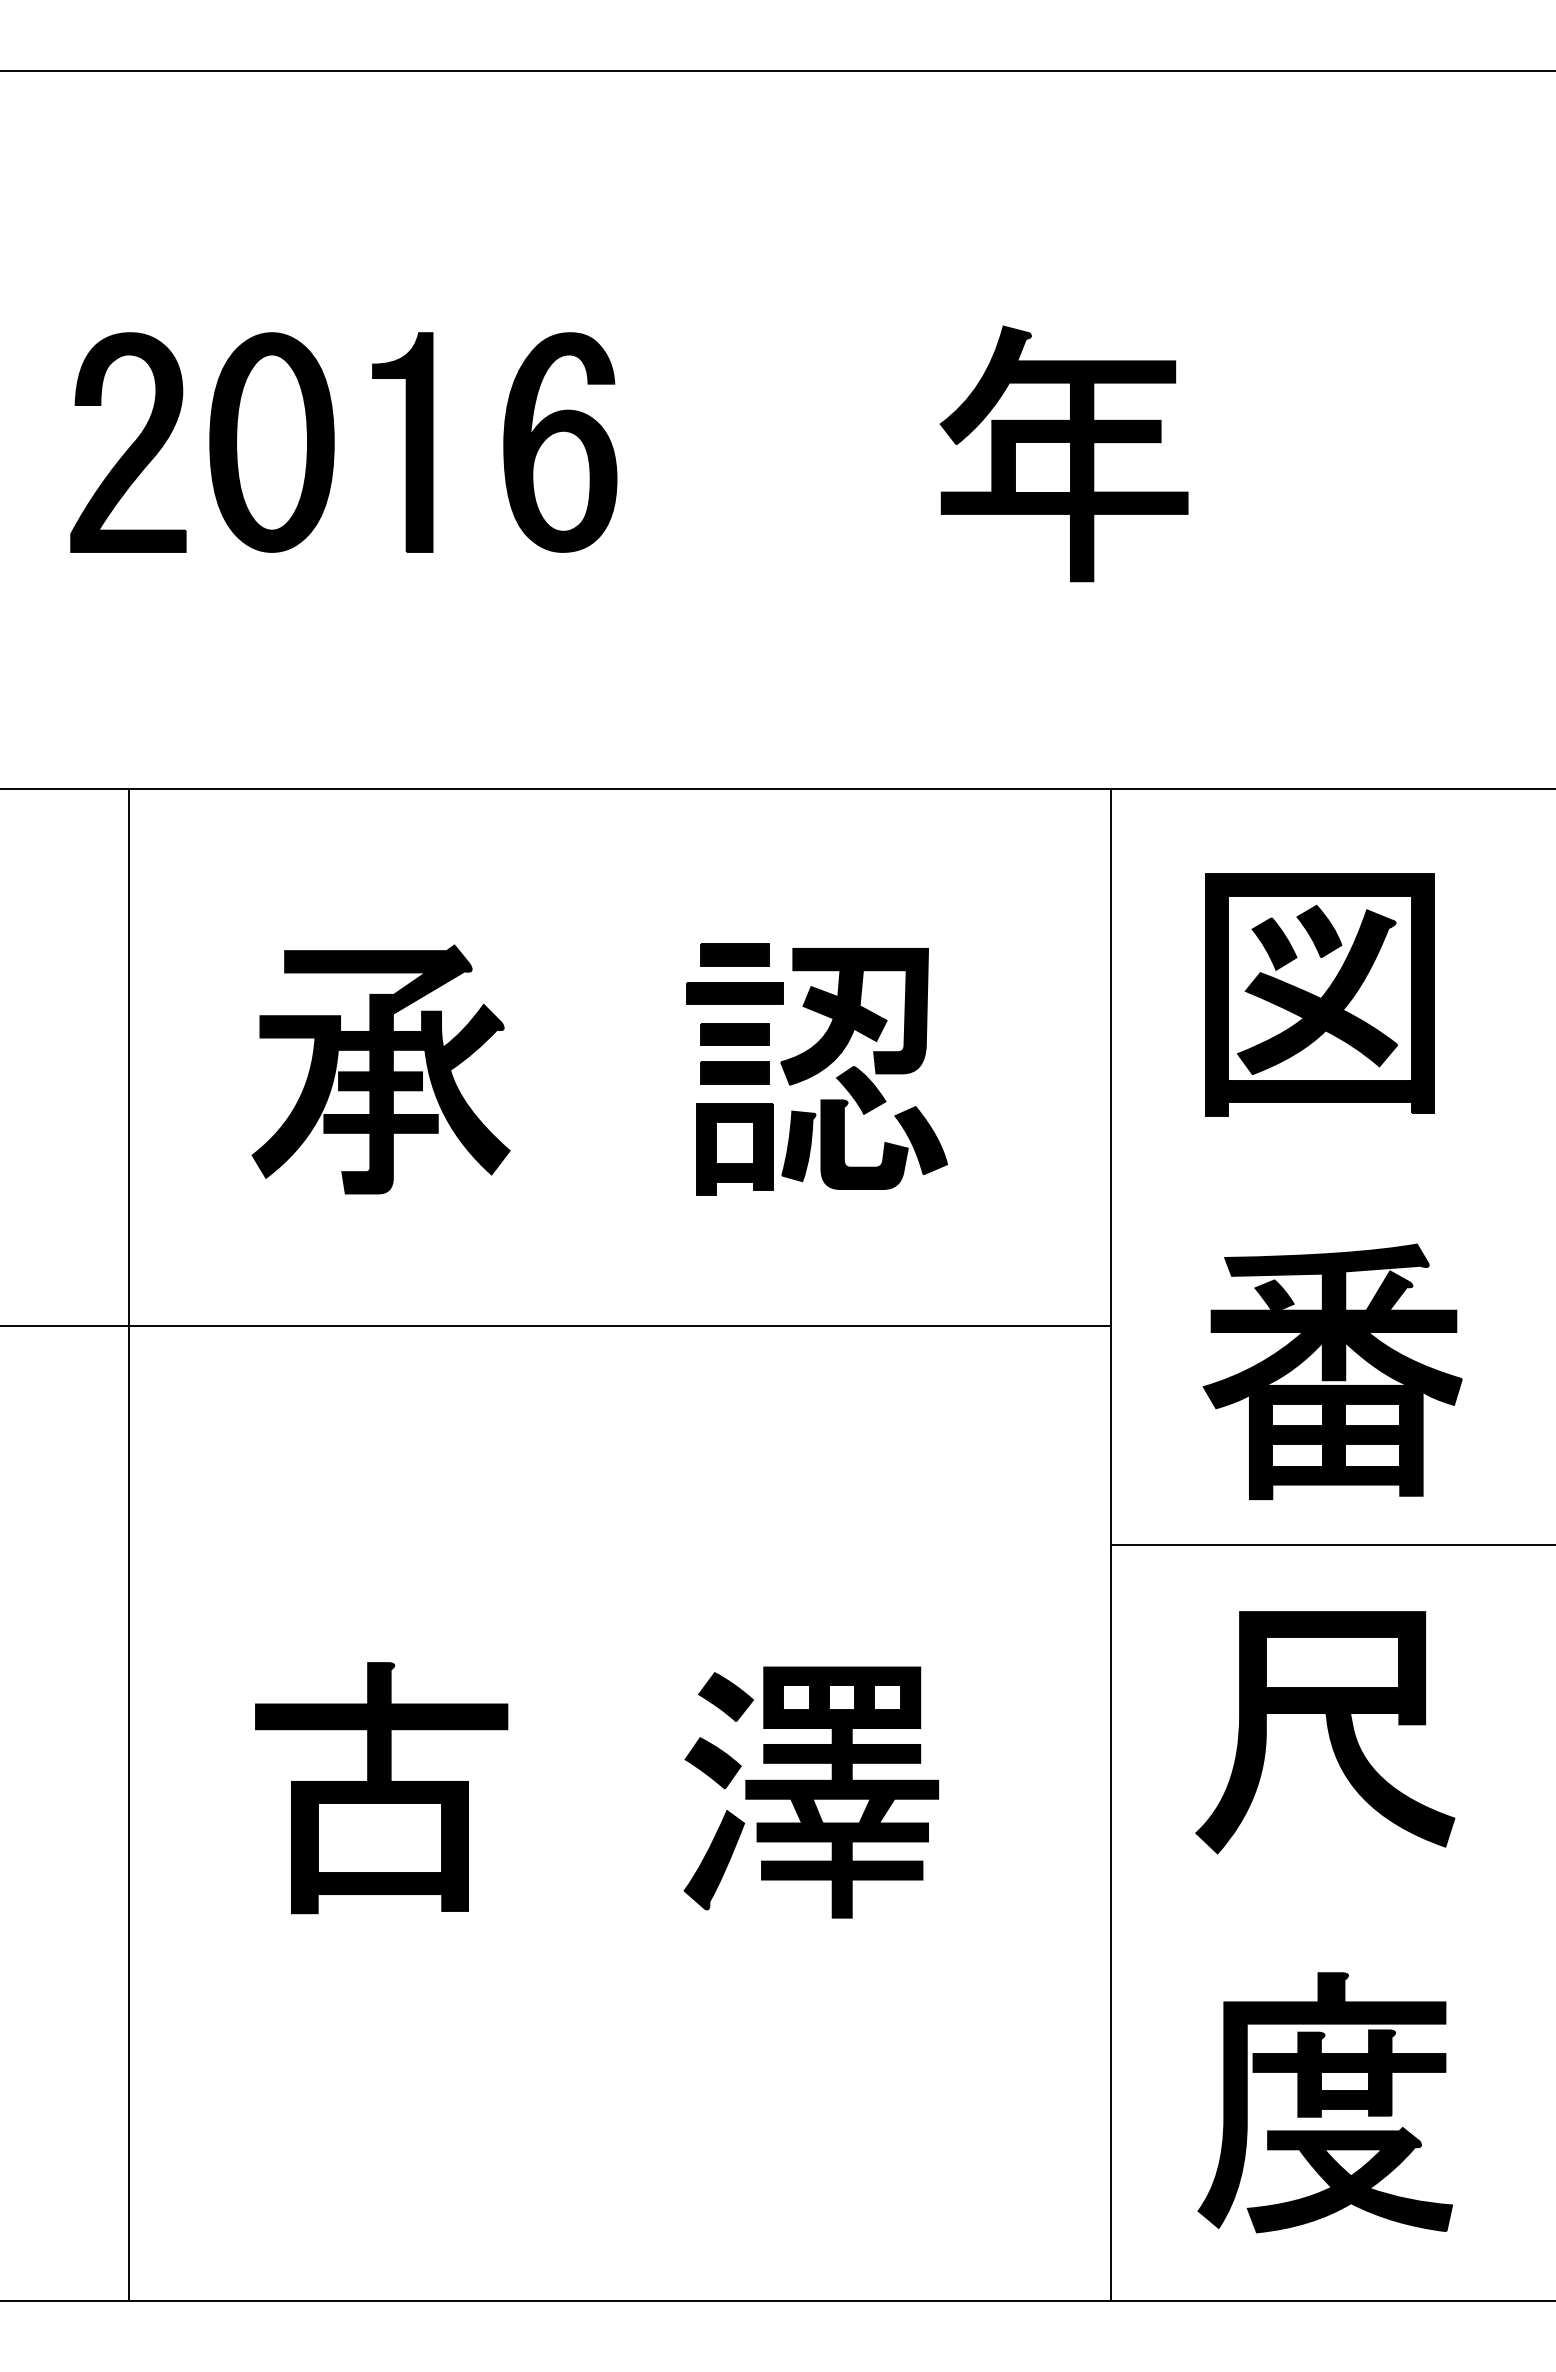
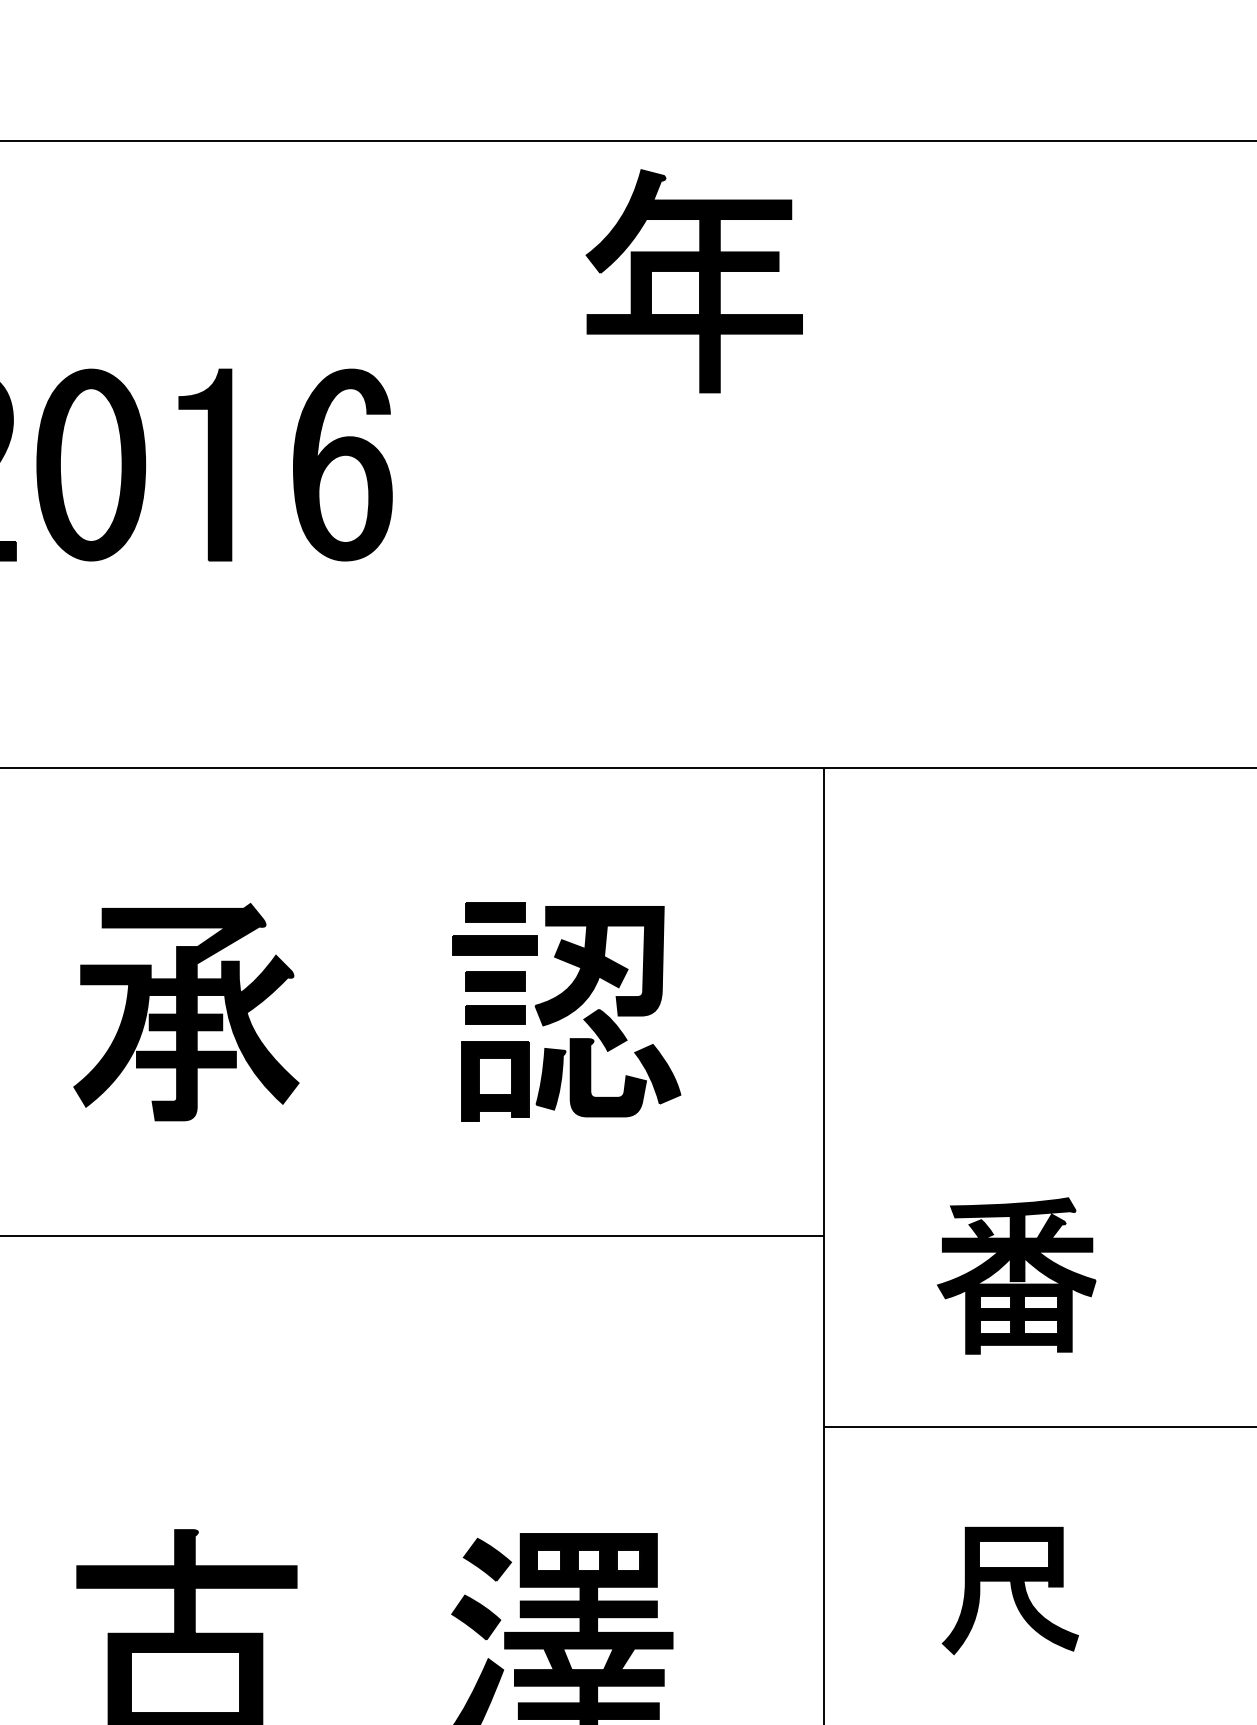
part: (1063, 453) -> (693, 280), moved
part: (1319, 994) -> (1005, 946), removed
part: (1332, 1371) -> (1016, 1275), size x0.7
part: (1325, 1732) -> (1010, 1590), size x0.6

